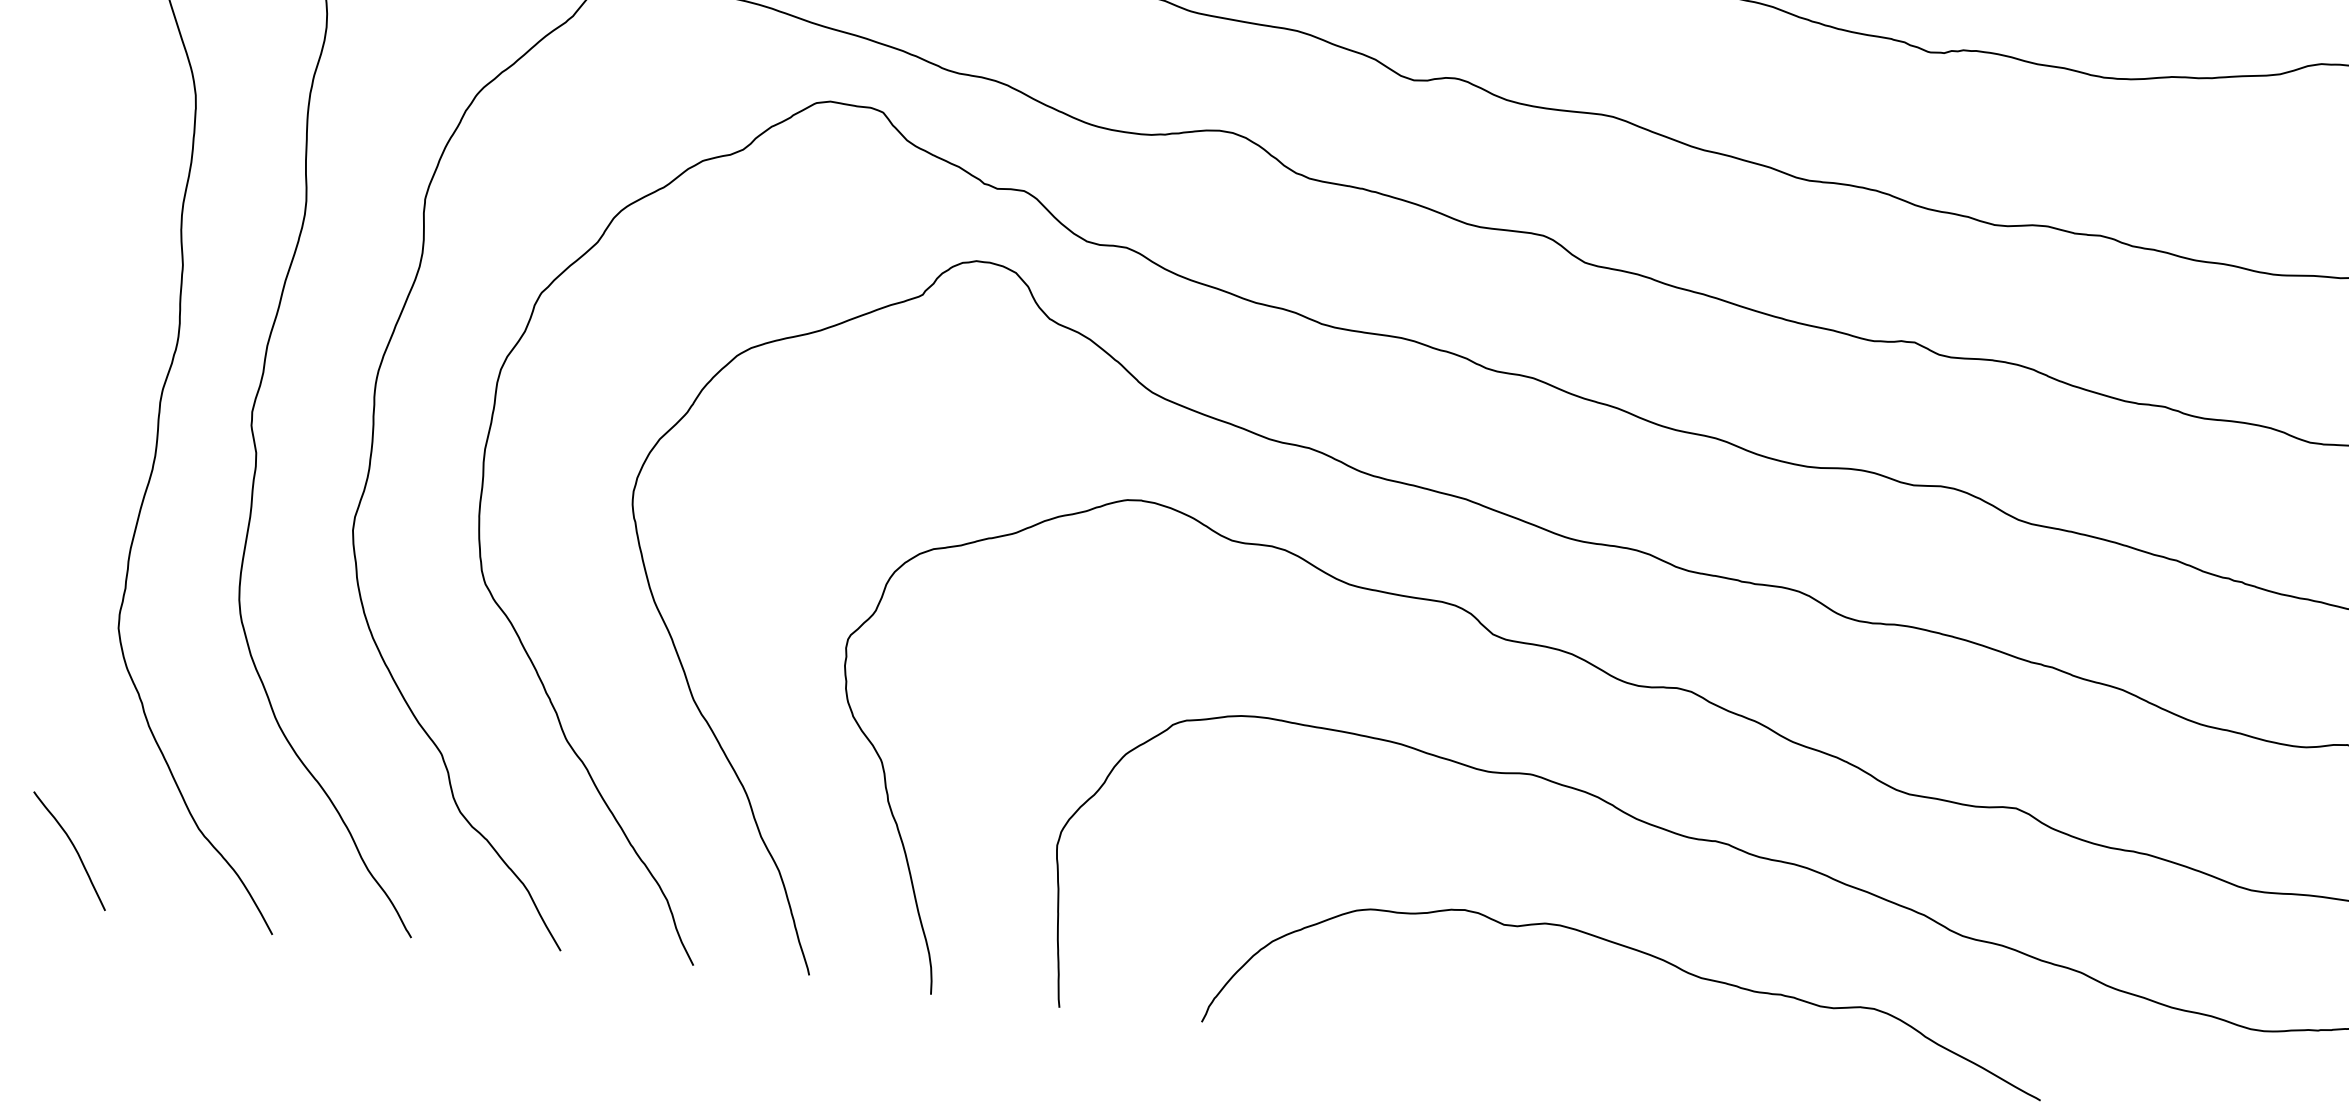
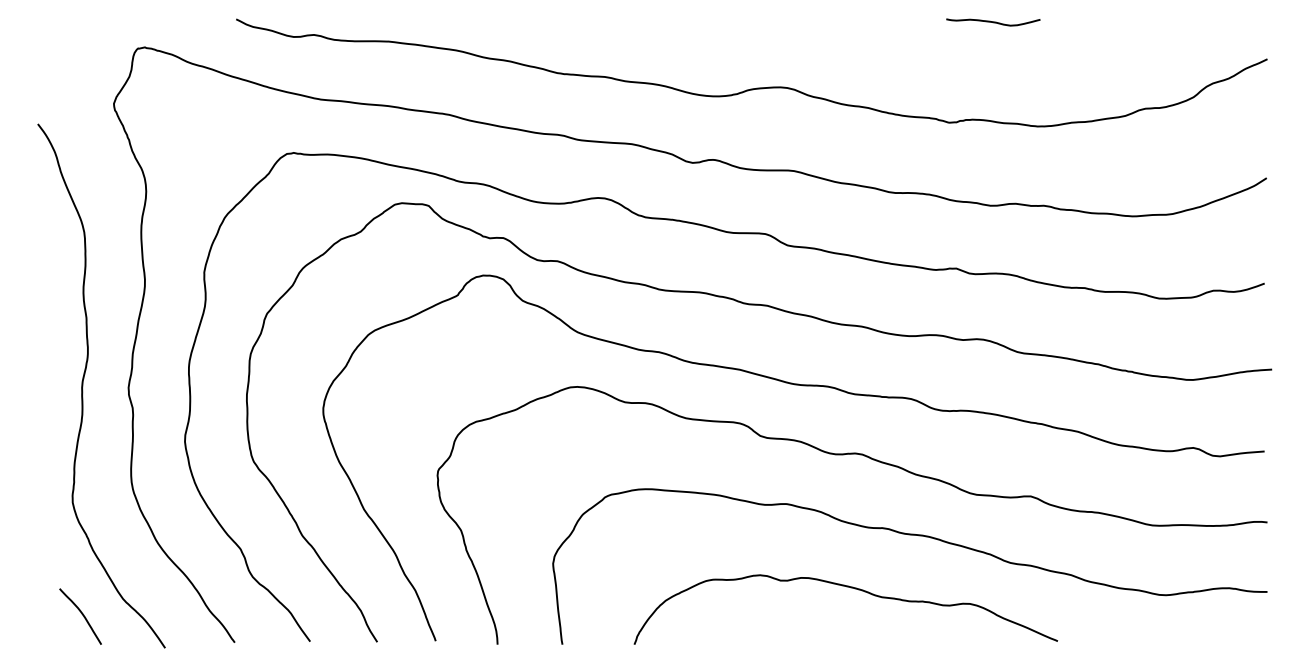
curve: (71, 847) -> (81, 614), moved

